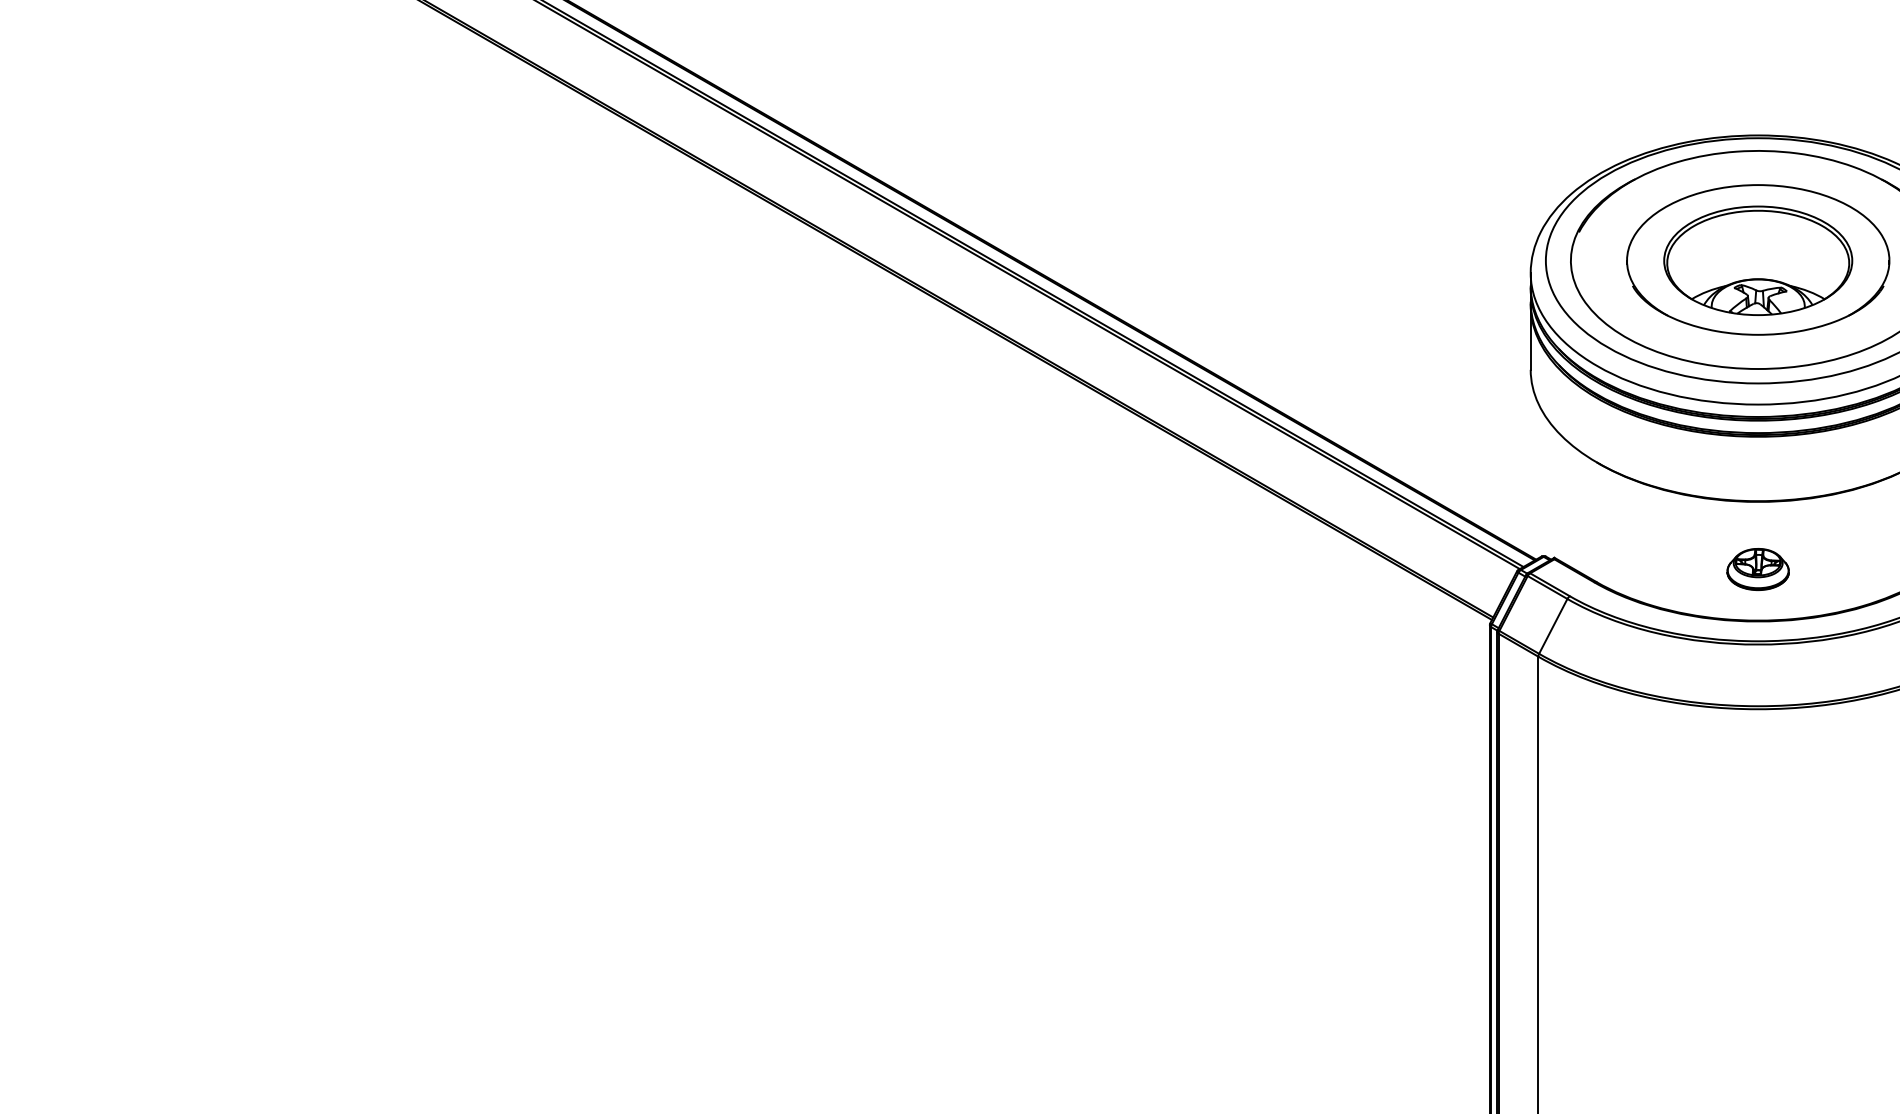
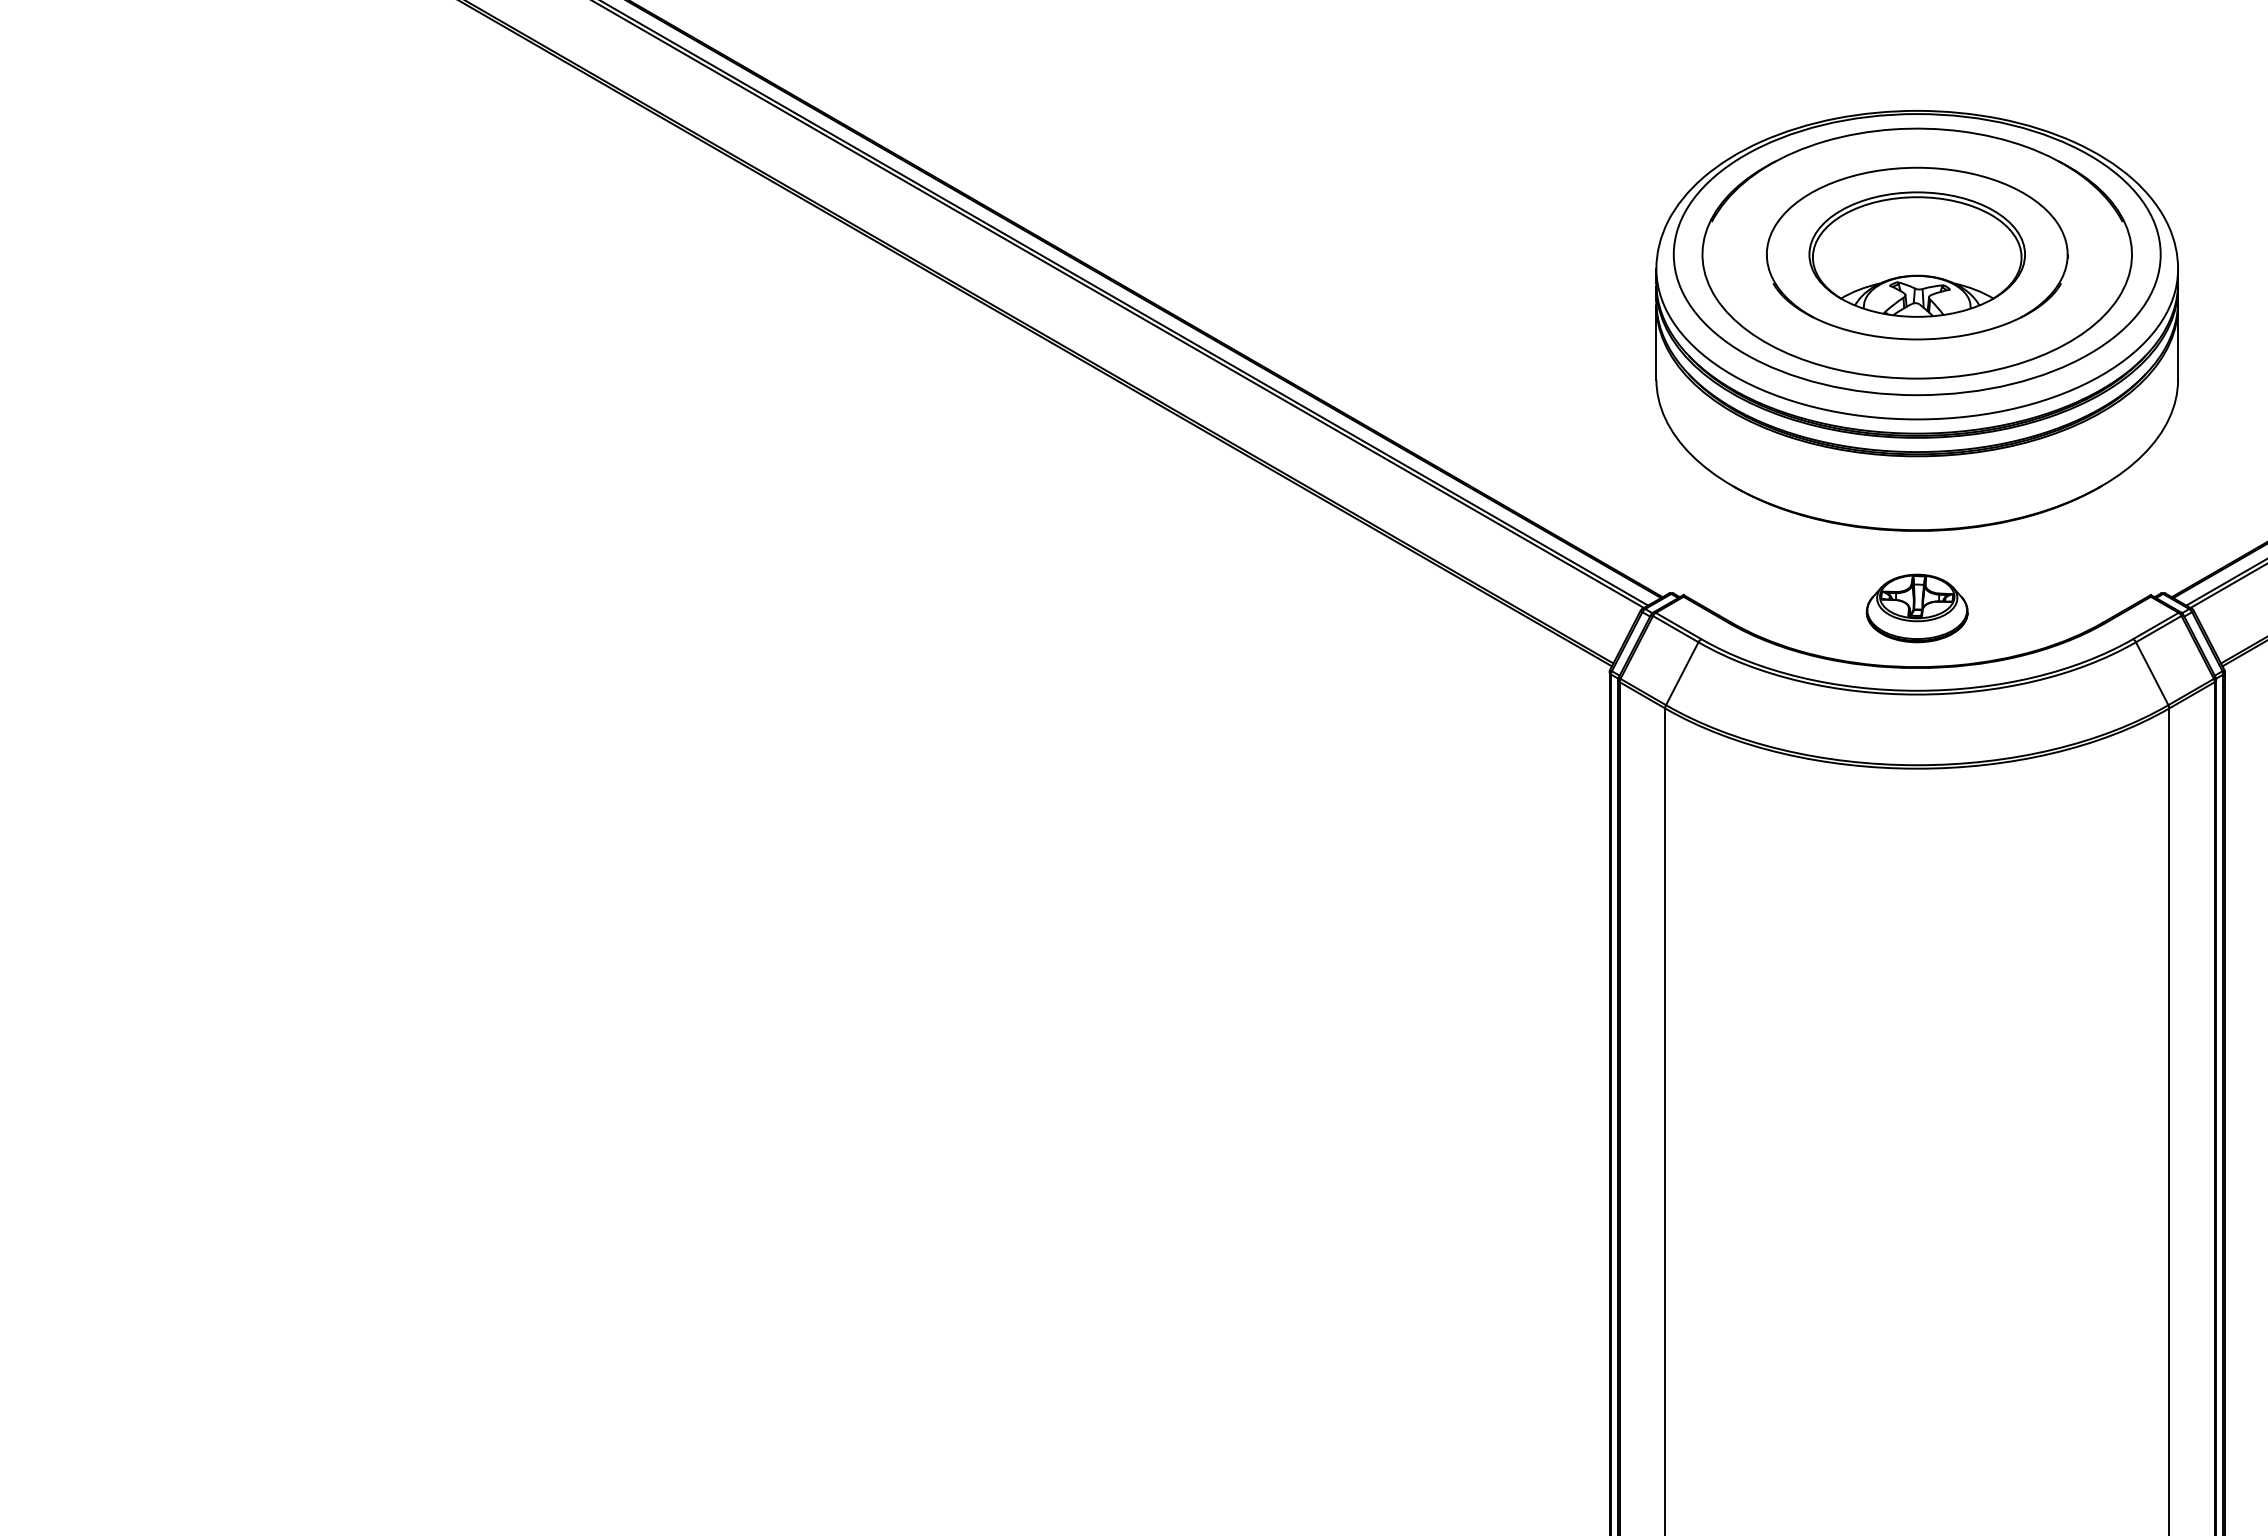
part: (1757, 569) -> (1916, 608), size x1.43

